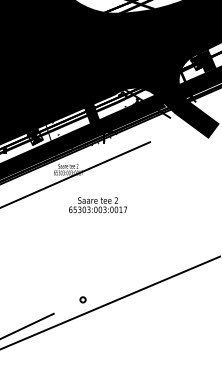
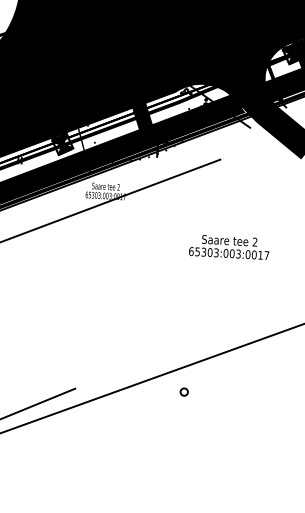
text: (97, 205) -> (228, 247), moved
part: (82, 299) -> (183, 391), moved

